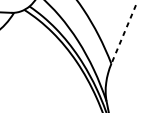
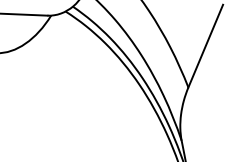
line: (123, 34) -> (205, 46), dashed -> solid

